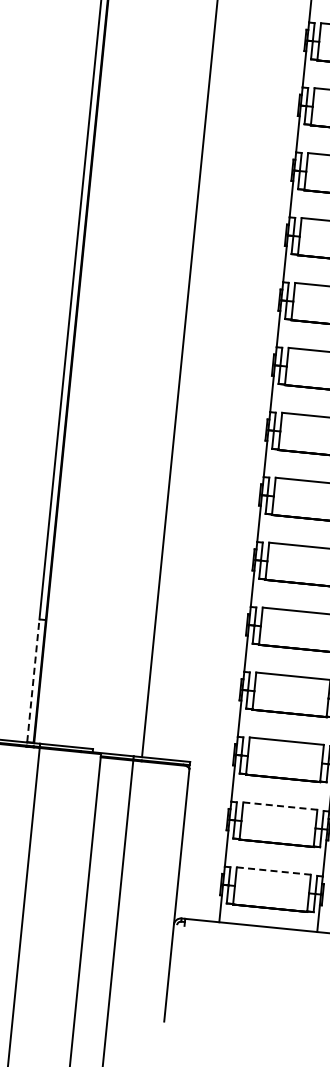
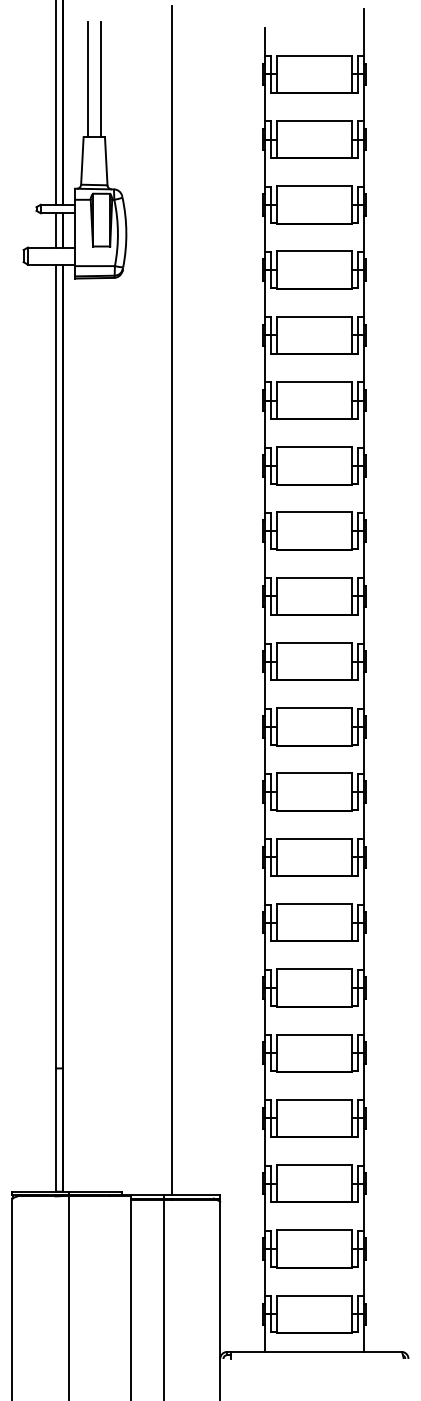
line: (33, 681) -> (56, 1130), dashed -> solid
line: (280, 806) -> (314, 1230), dashed -> solid
line: (274, 871) -> (314, 1295), dashed -> solid

